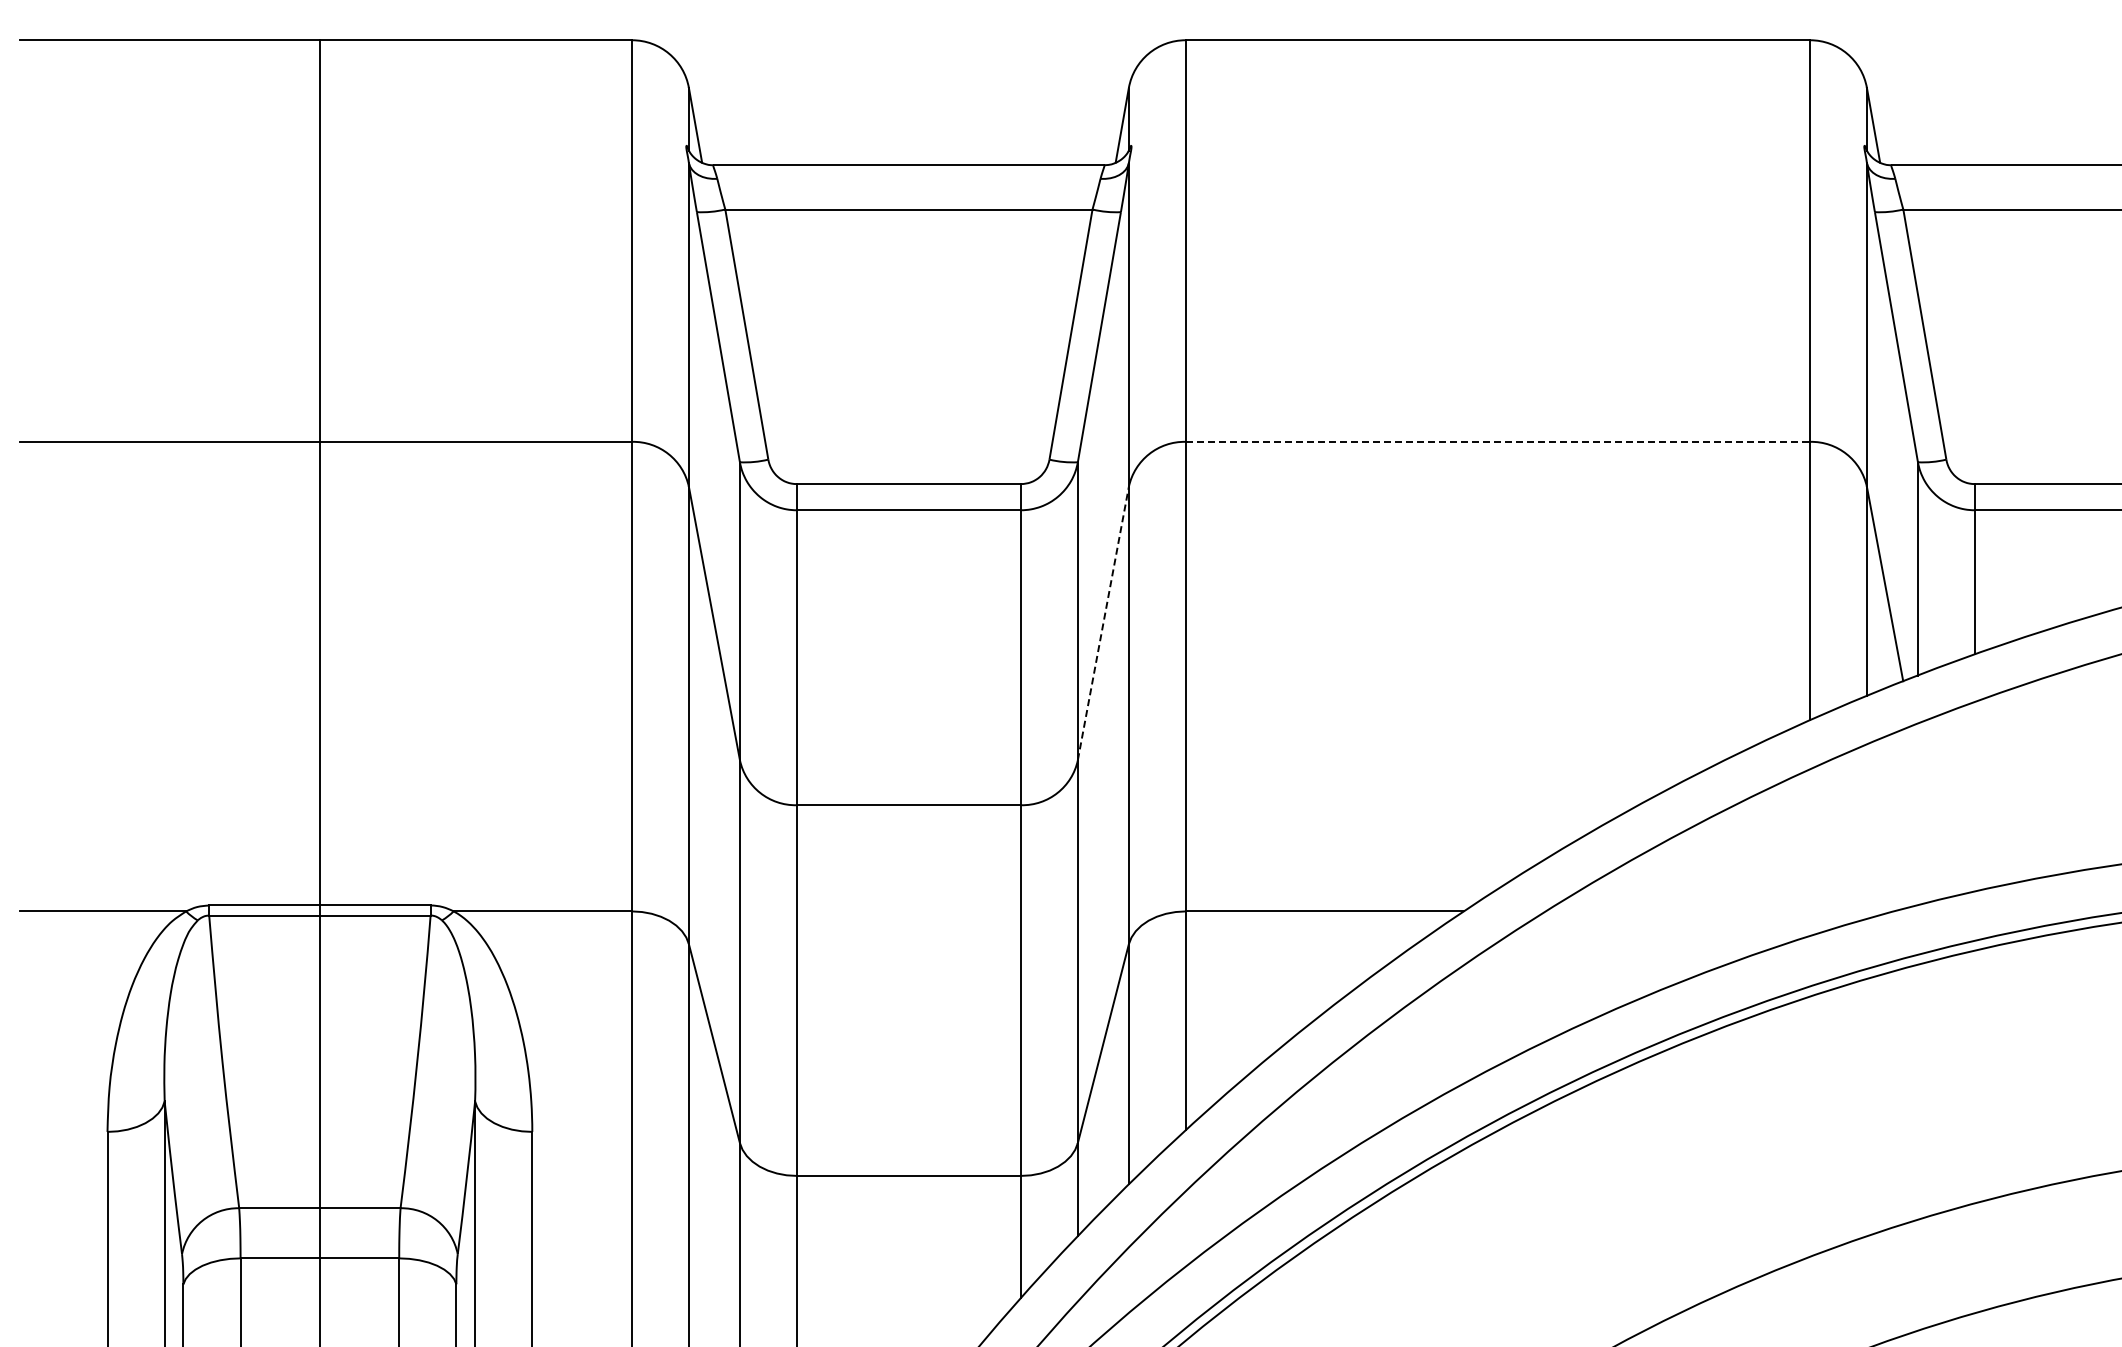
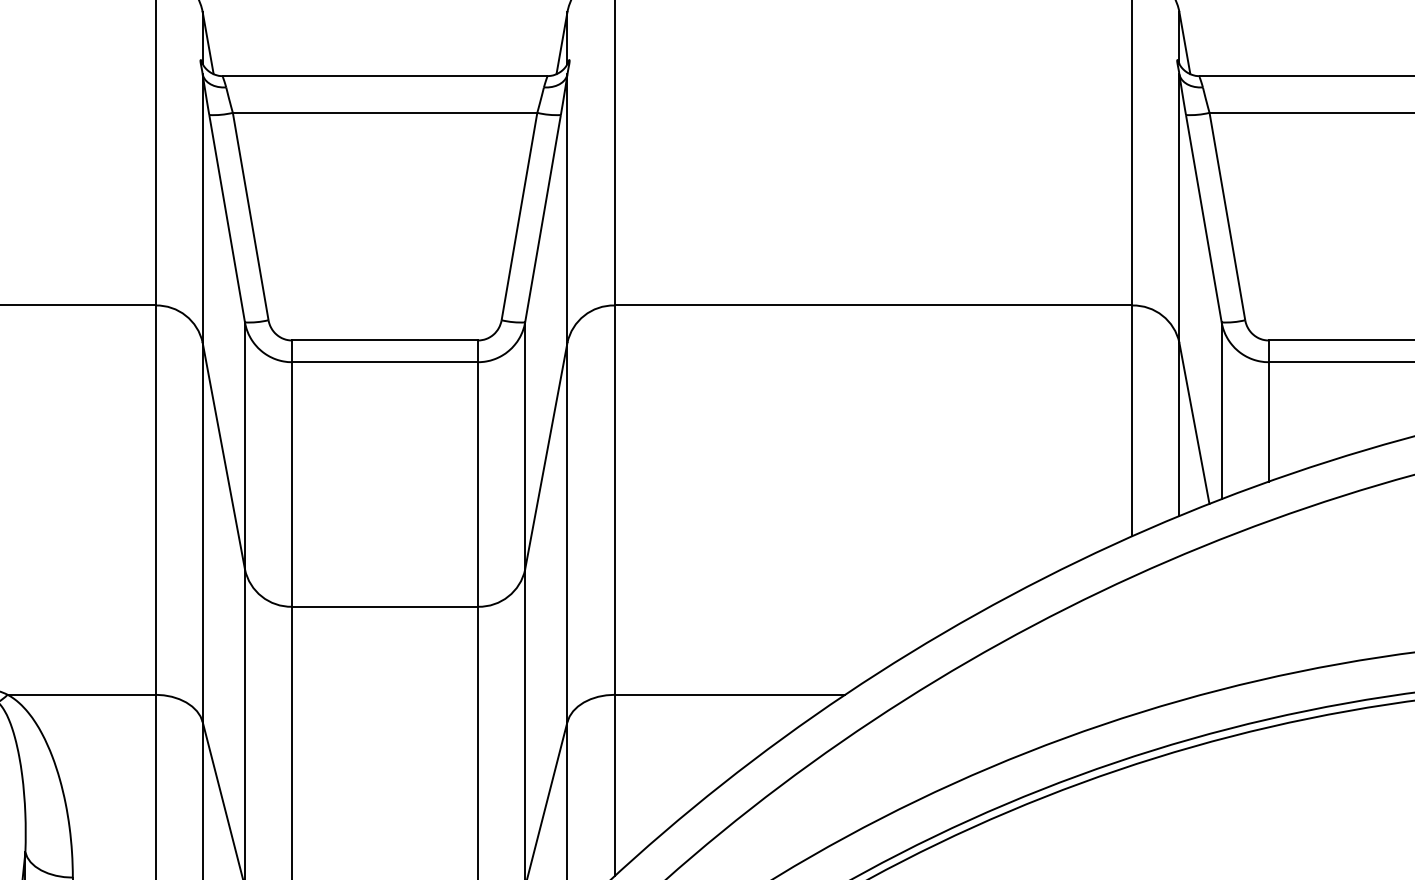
line: (1498, 441) -> (873, 305), dashed -> solid
line: (1103, 623) -> (546, 456), dashed -> solid

